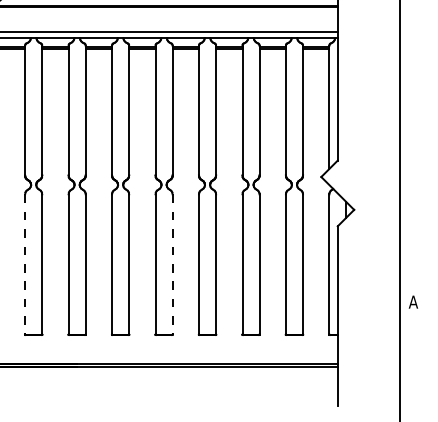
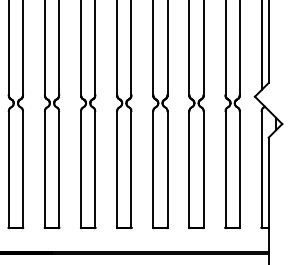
line: (25, 264) -> (9, 169), dashed -> solid
line: (172, 264) -> (131, 169), dashed -> solid

